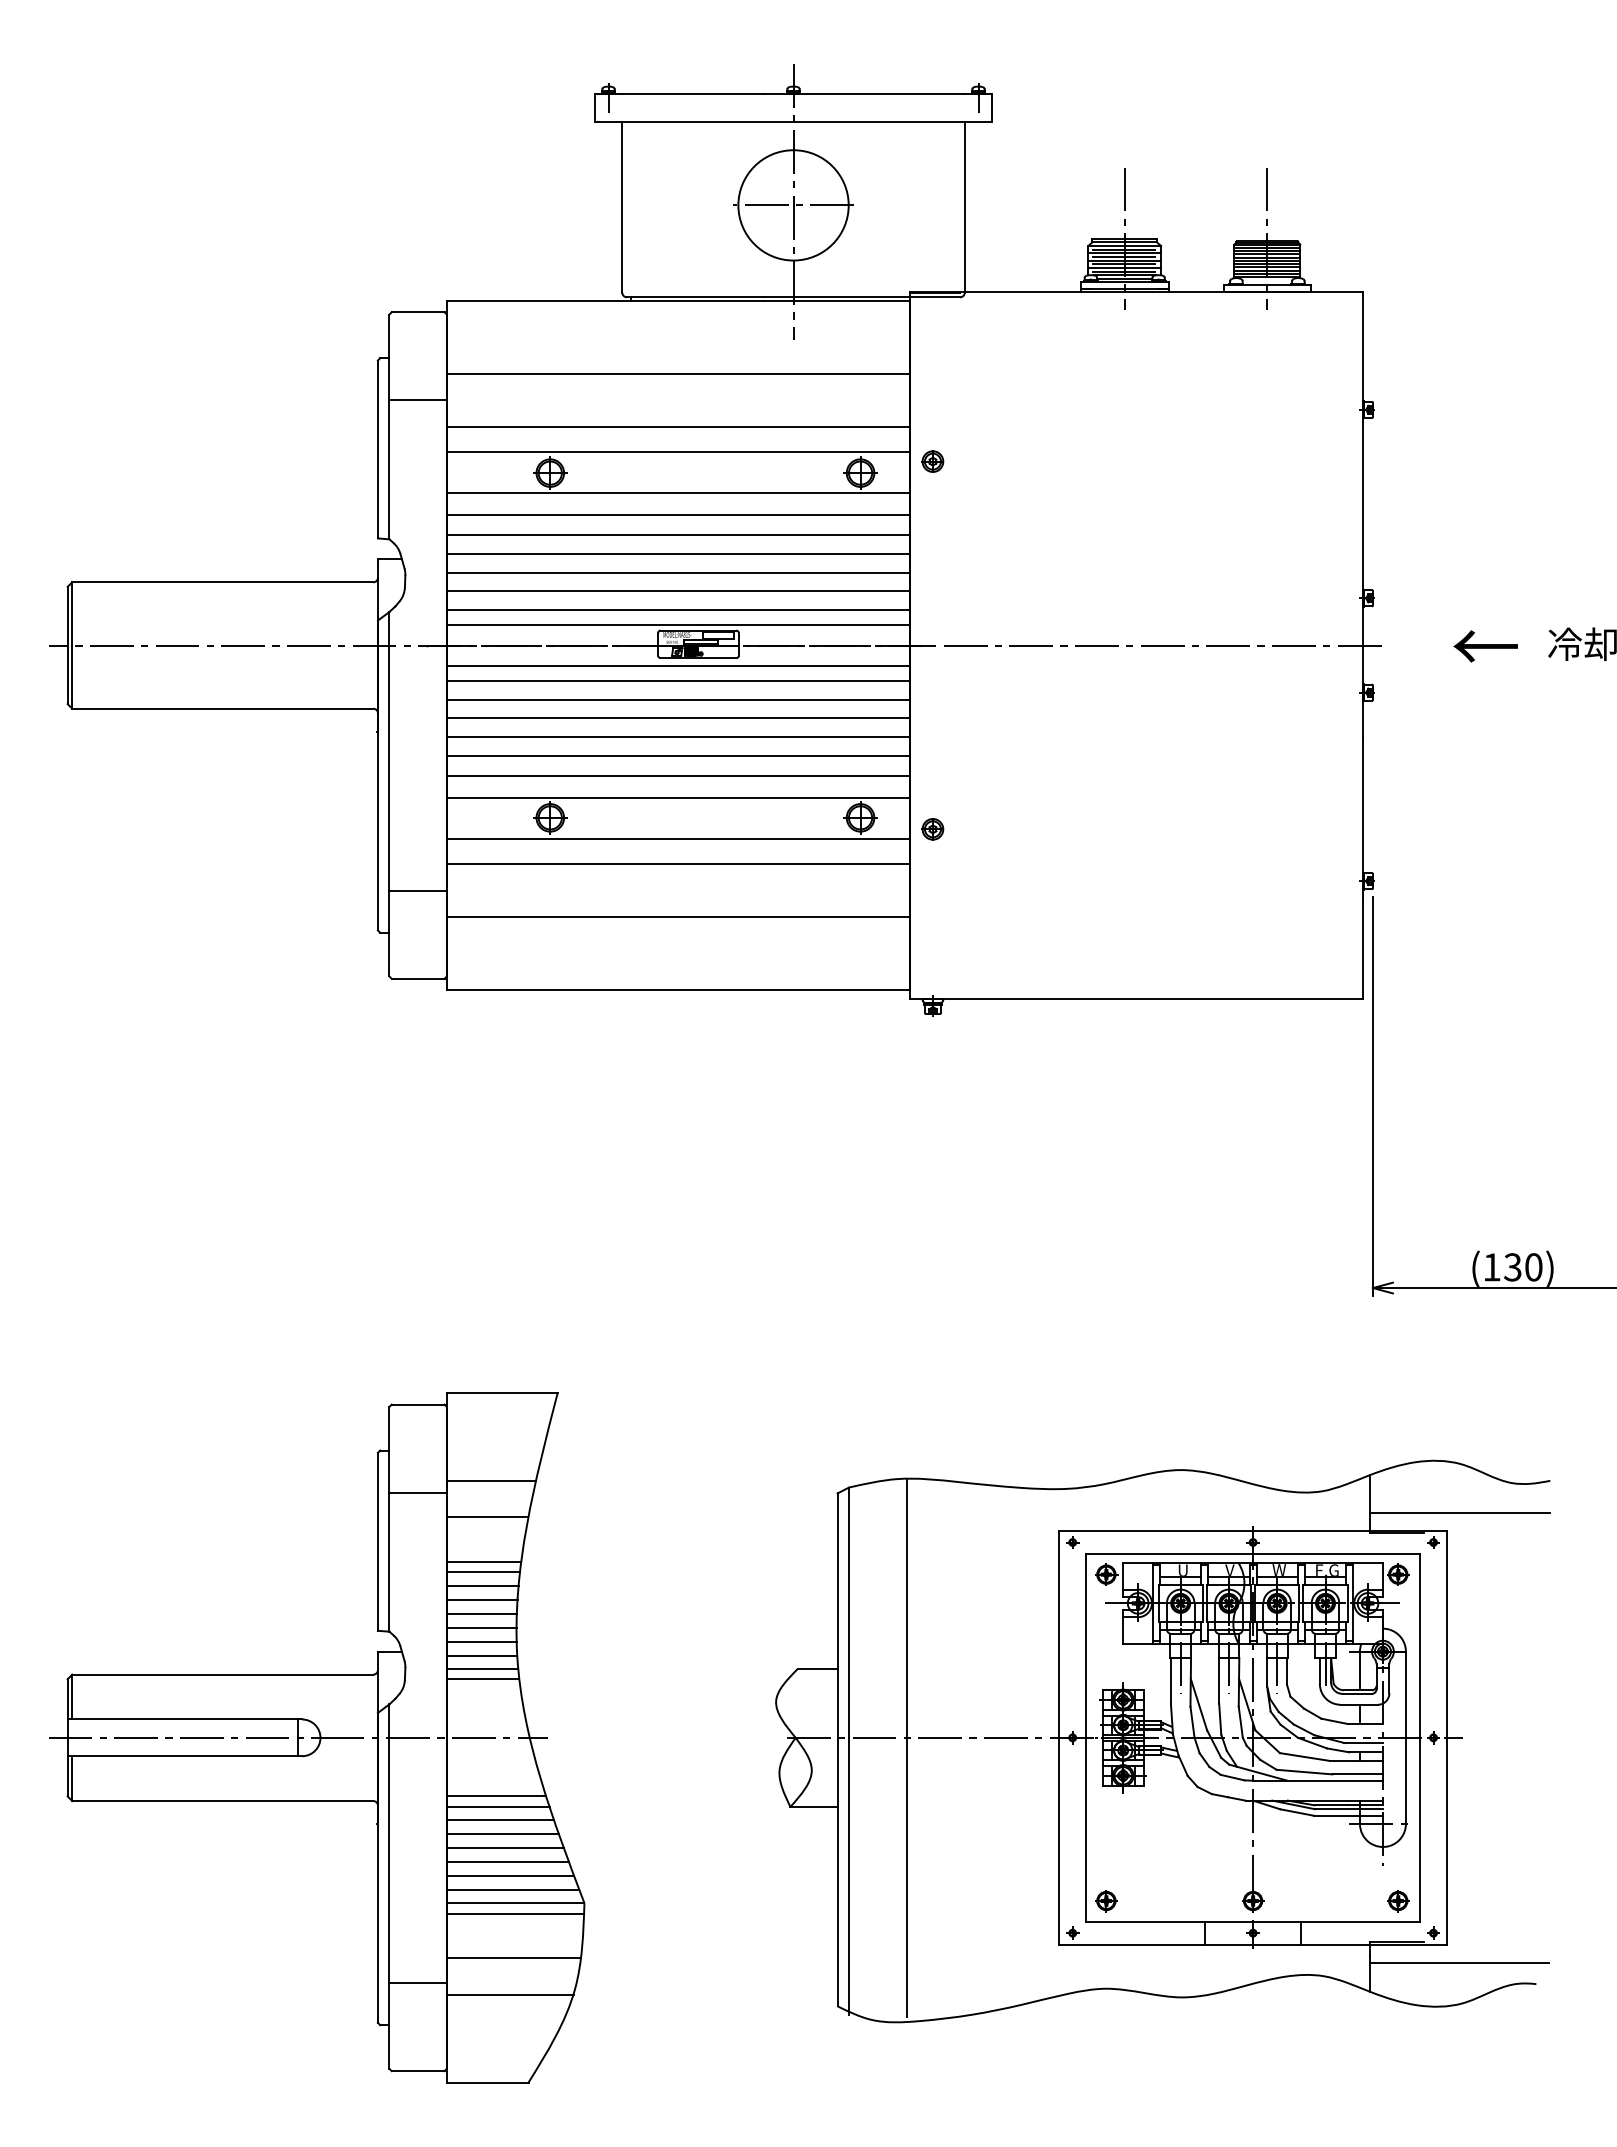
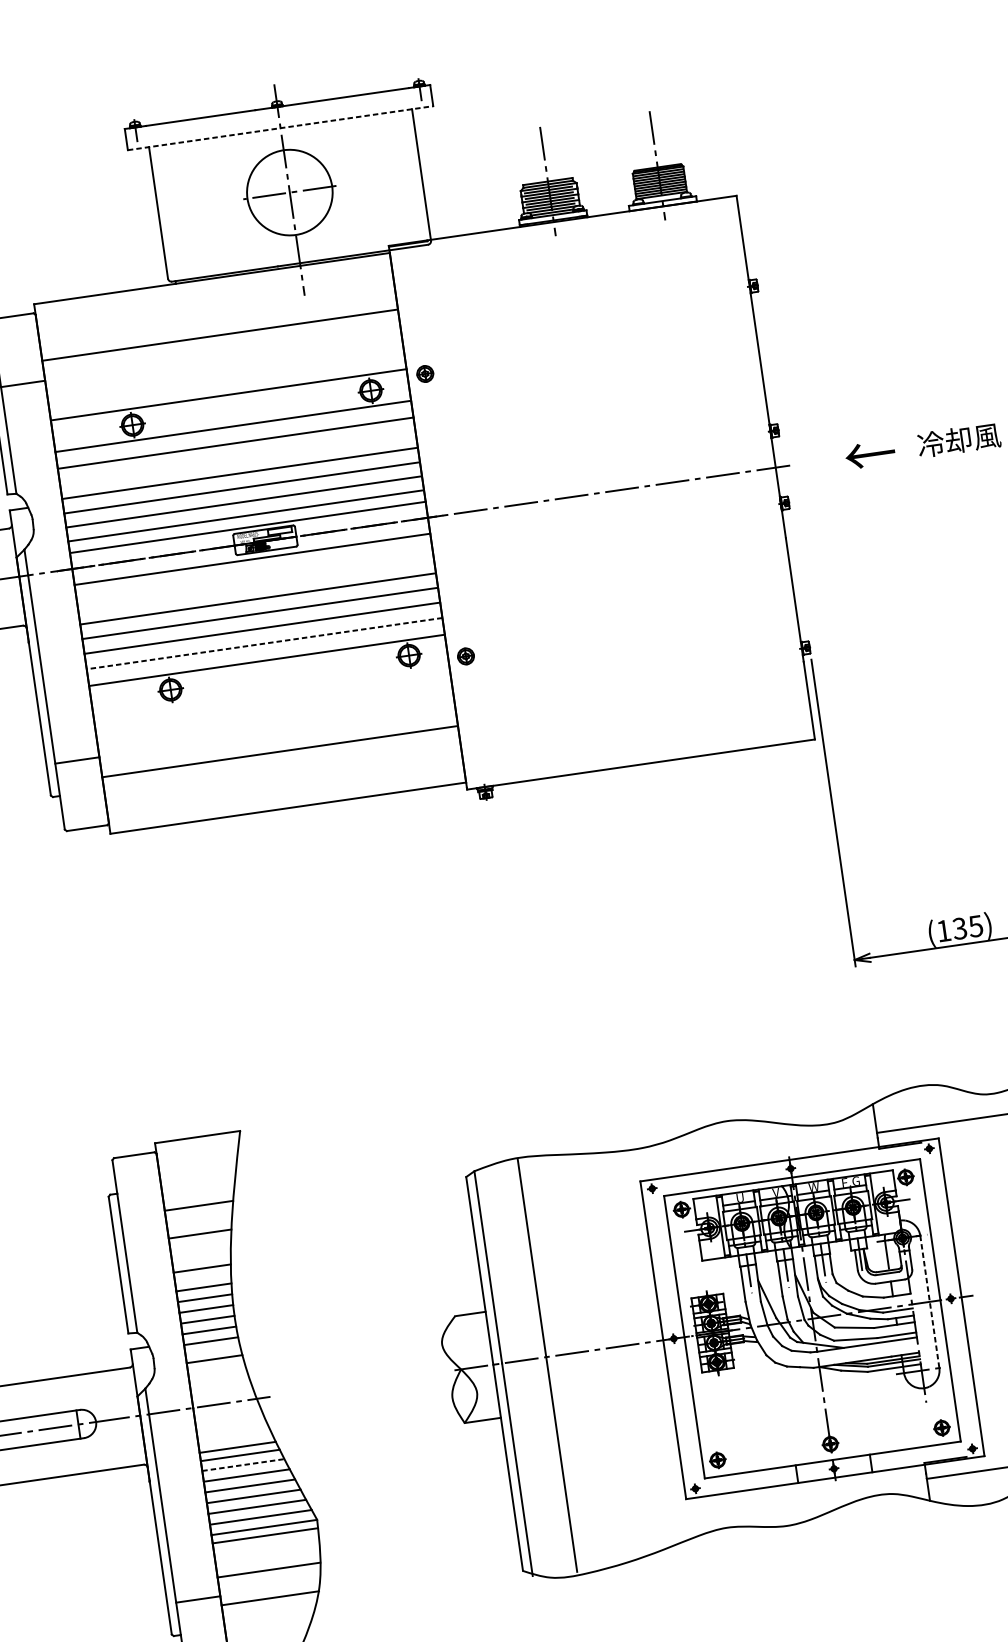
line: (793, 121) -> (280, 128), solid -> dashed
line: (677, 426) -> (225, 375), removed
line: (677, 535) -> (237, 459), removed
line: (677, 681) -> (253, 571), removed
line: (677, 699) -> (255, 584), removed
line: (678, 776) -> (264, 644), solid -> dashed
line: (677, 838) -> (270, 691), removed
line: (677, 864) -> (273, 711), removed
text: (1533, 1267) -> (975, 926), (130) -> (135)
line: (417, 1492) -> (143, 1222), removed
line: (482, 1572) -> (202, 1277), removed
line: (482, 1668) -> (212, 1350), removed
line: (1405, 1738) -> (929, 1302), solid -> dashed
line: (500, 1819) -> (243, 1464), solid -> dashed

